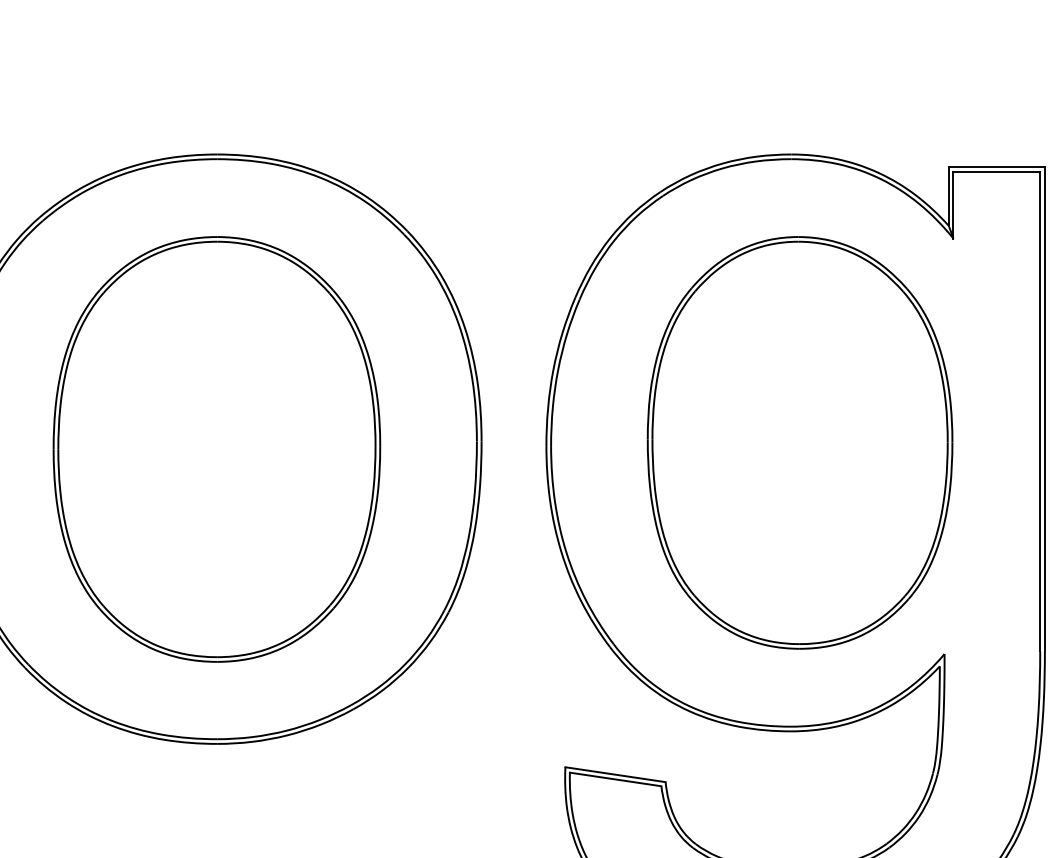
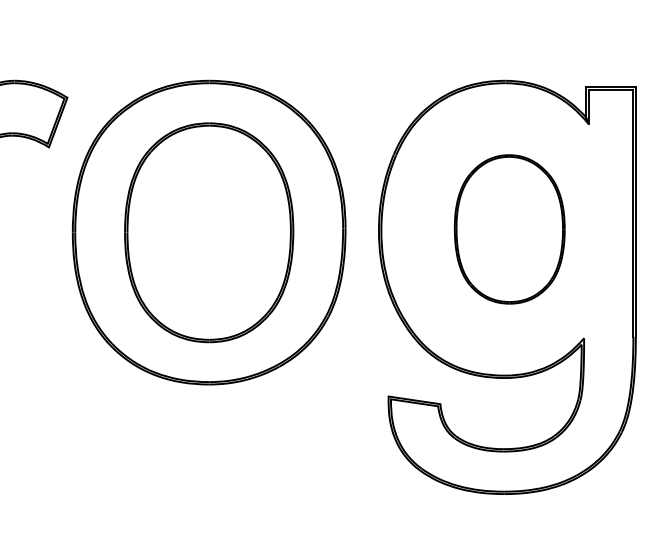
part: (799, 443) -> (509, 229), size x0.7

